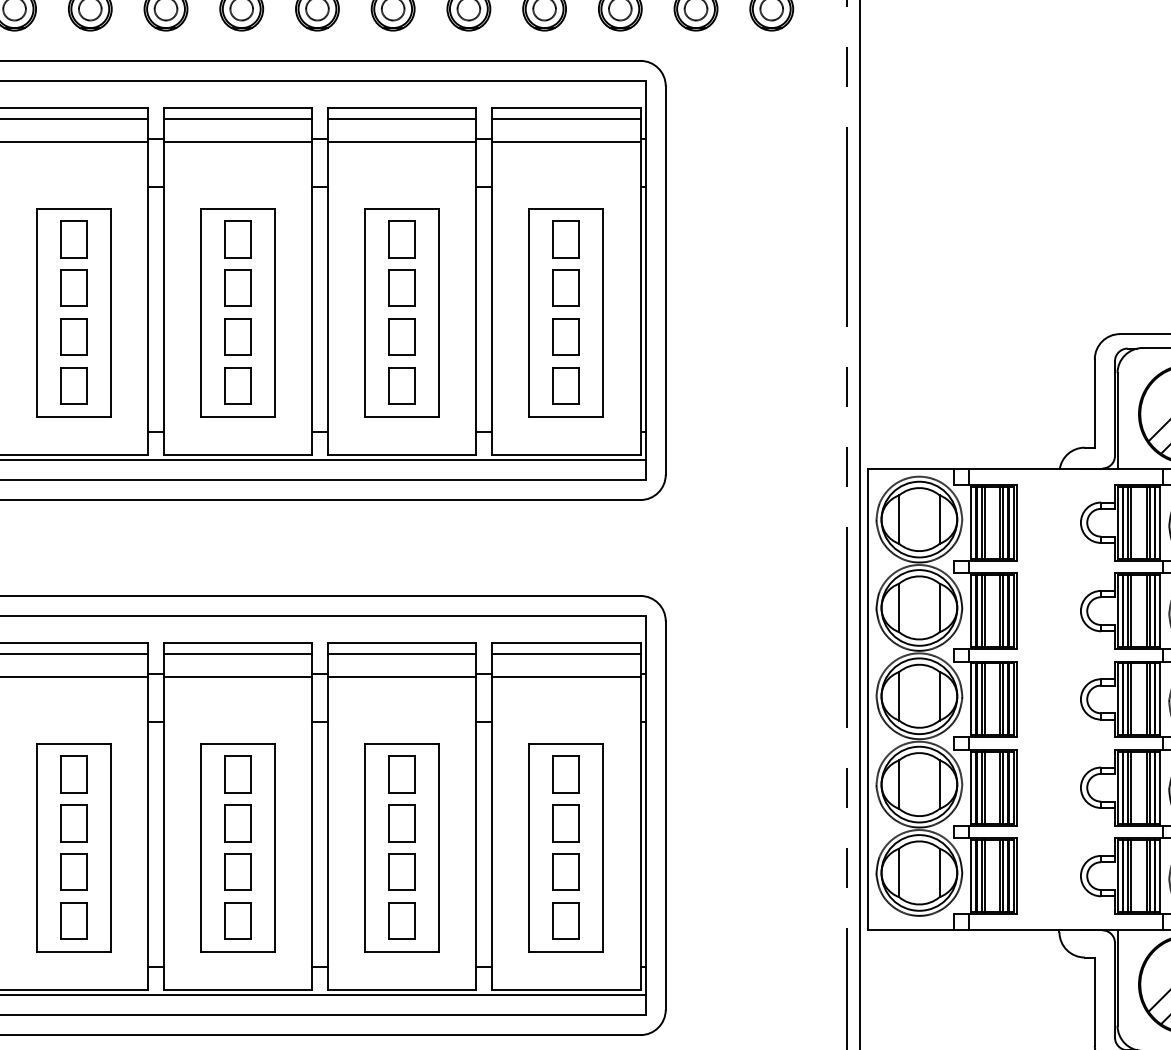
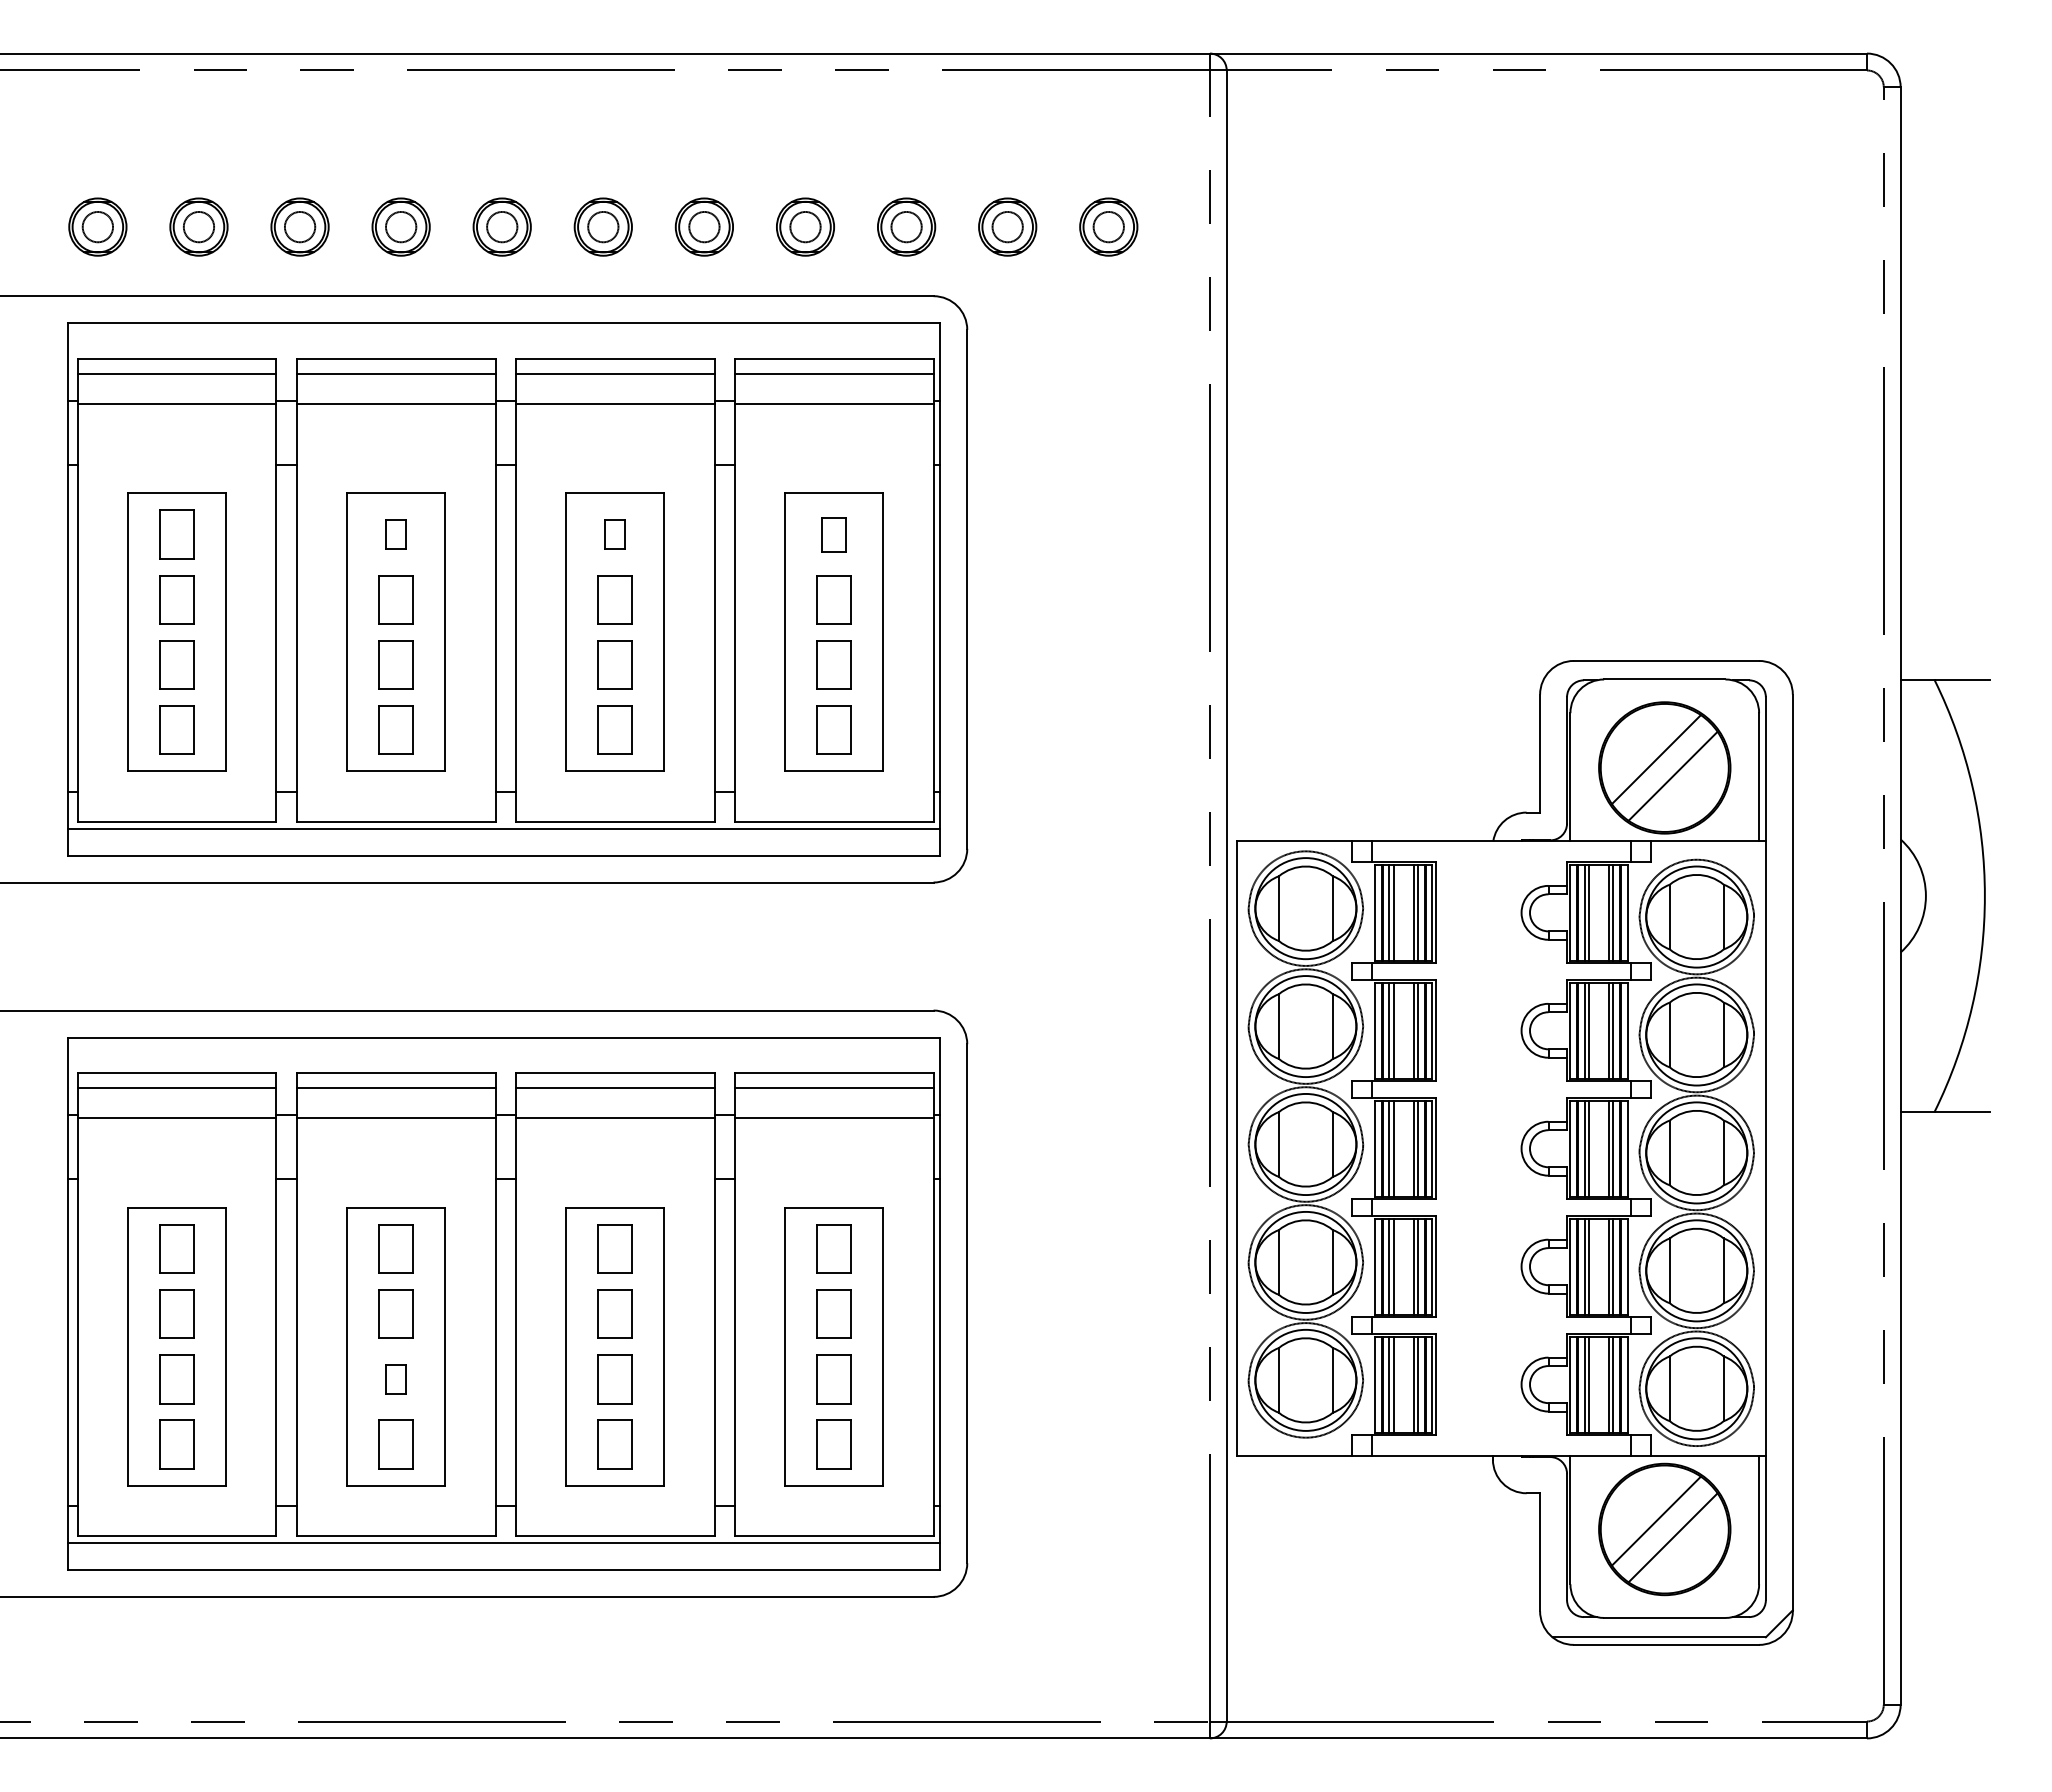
part: (237, 239) -> (395, 534), size x0.6
part: (401, 239) -> (614, 534), size x0.6
part: (565, 239) -> (833, 534), size x0.7
part: (237, 872) -> (395, 1379), size x0.6

